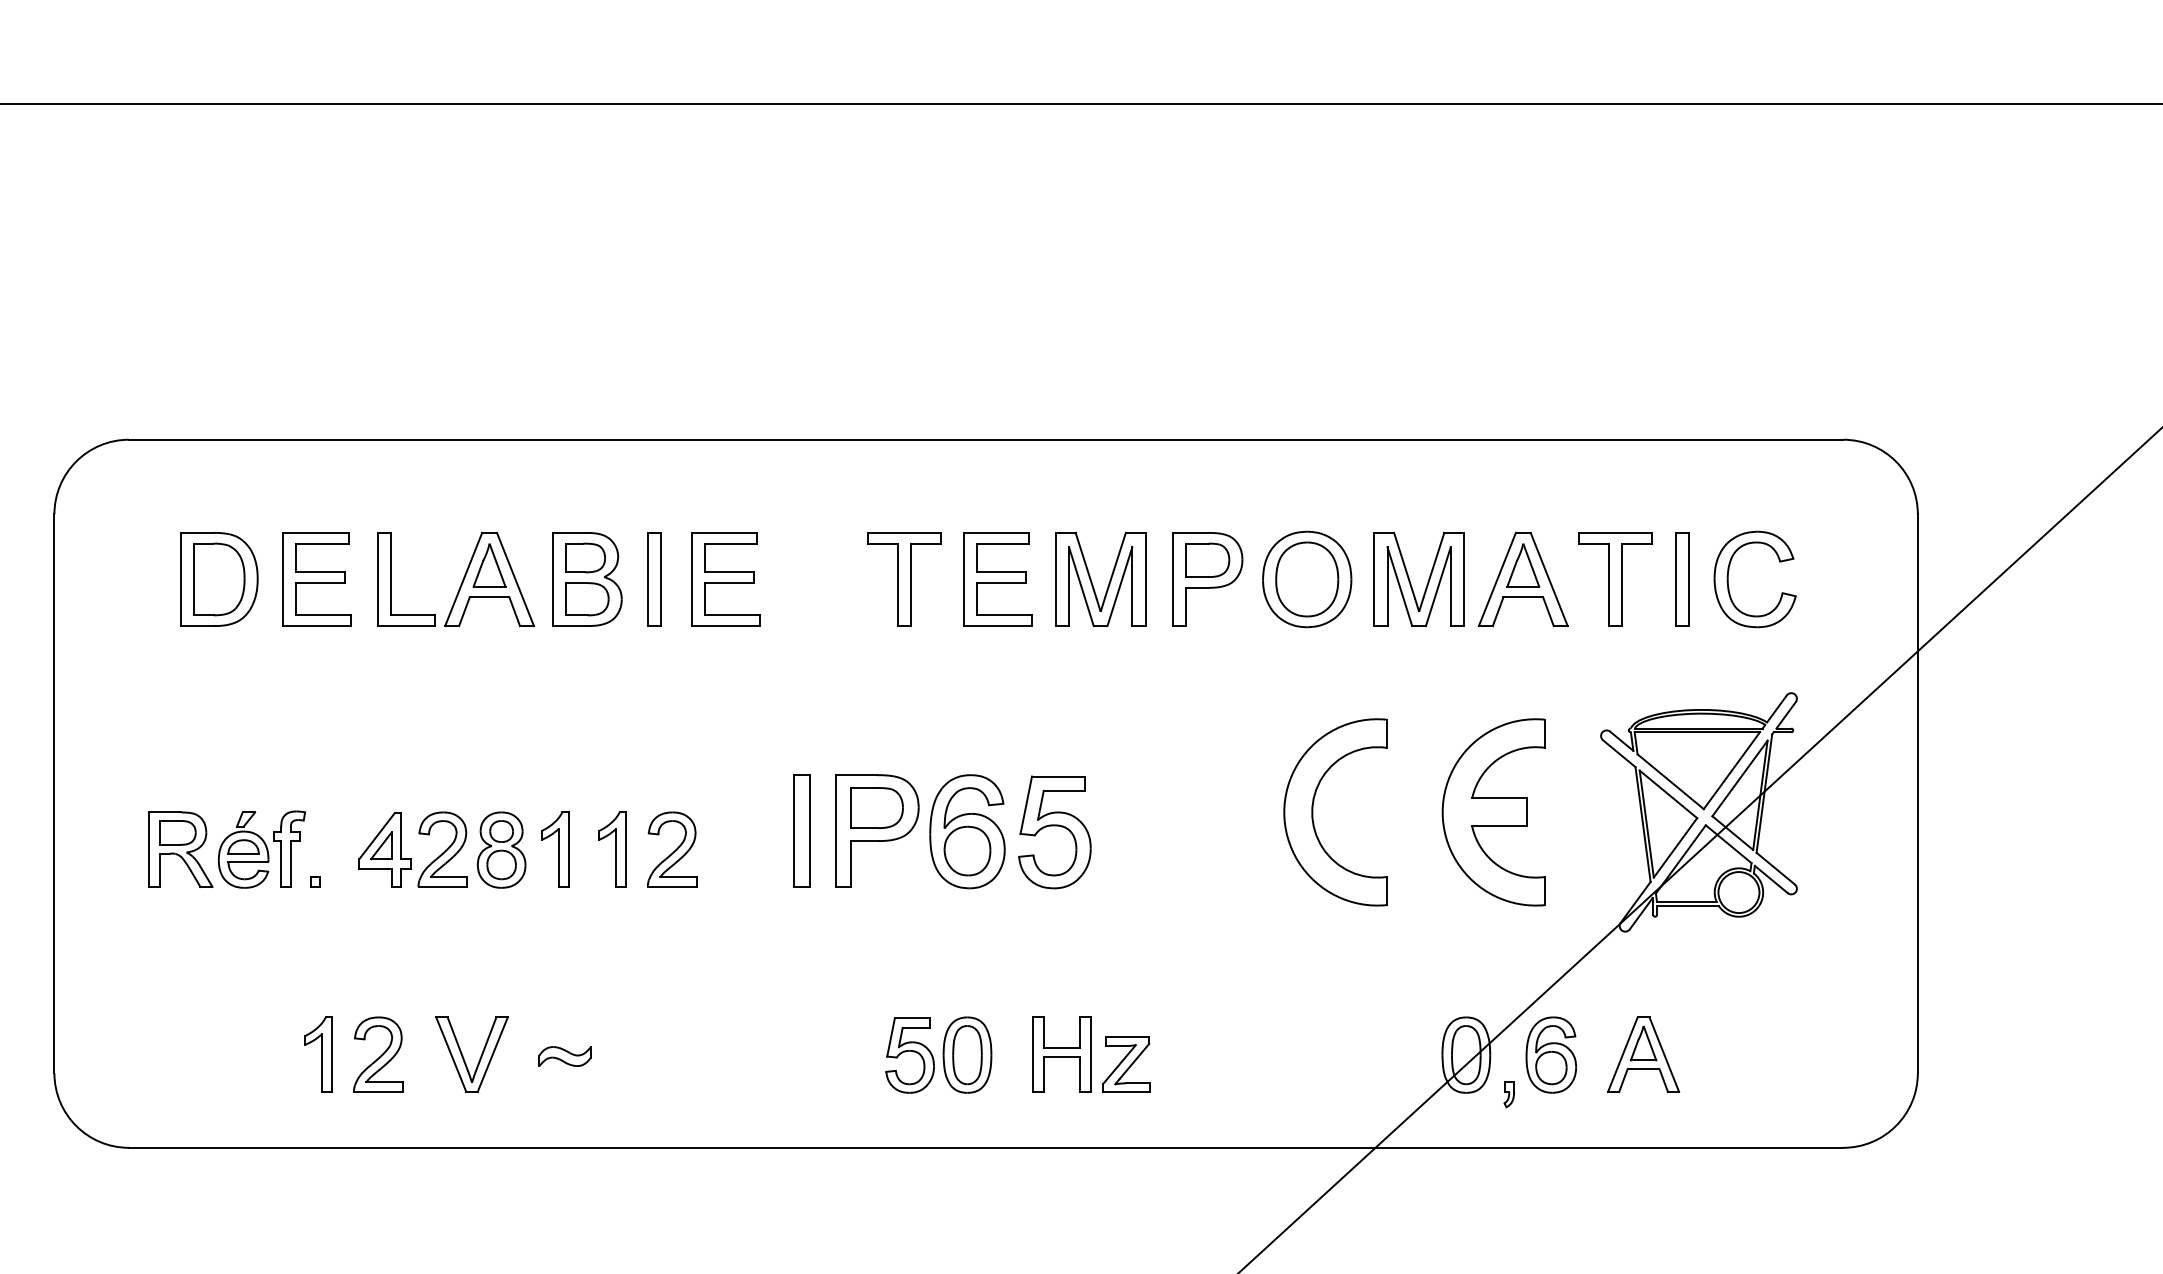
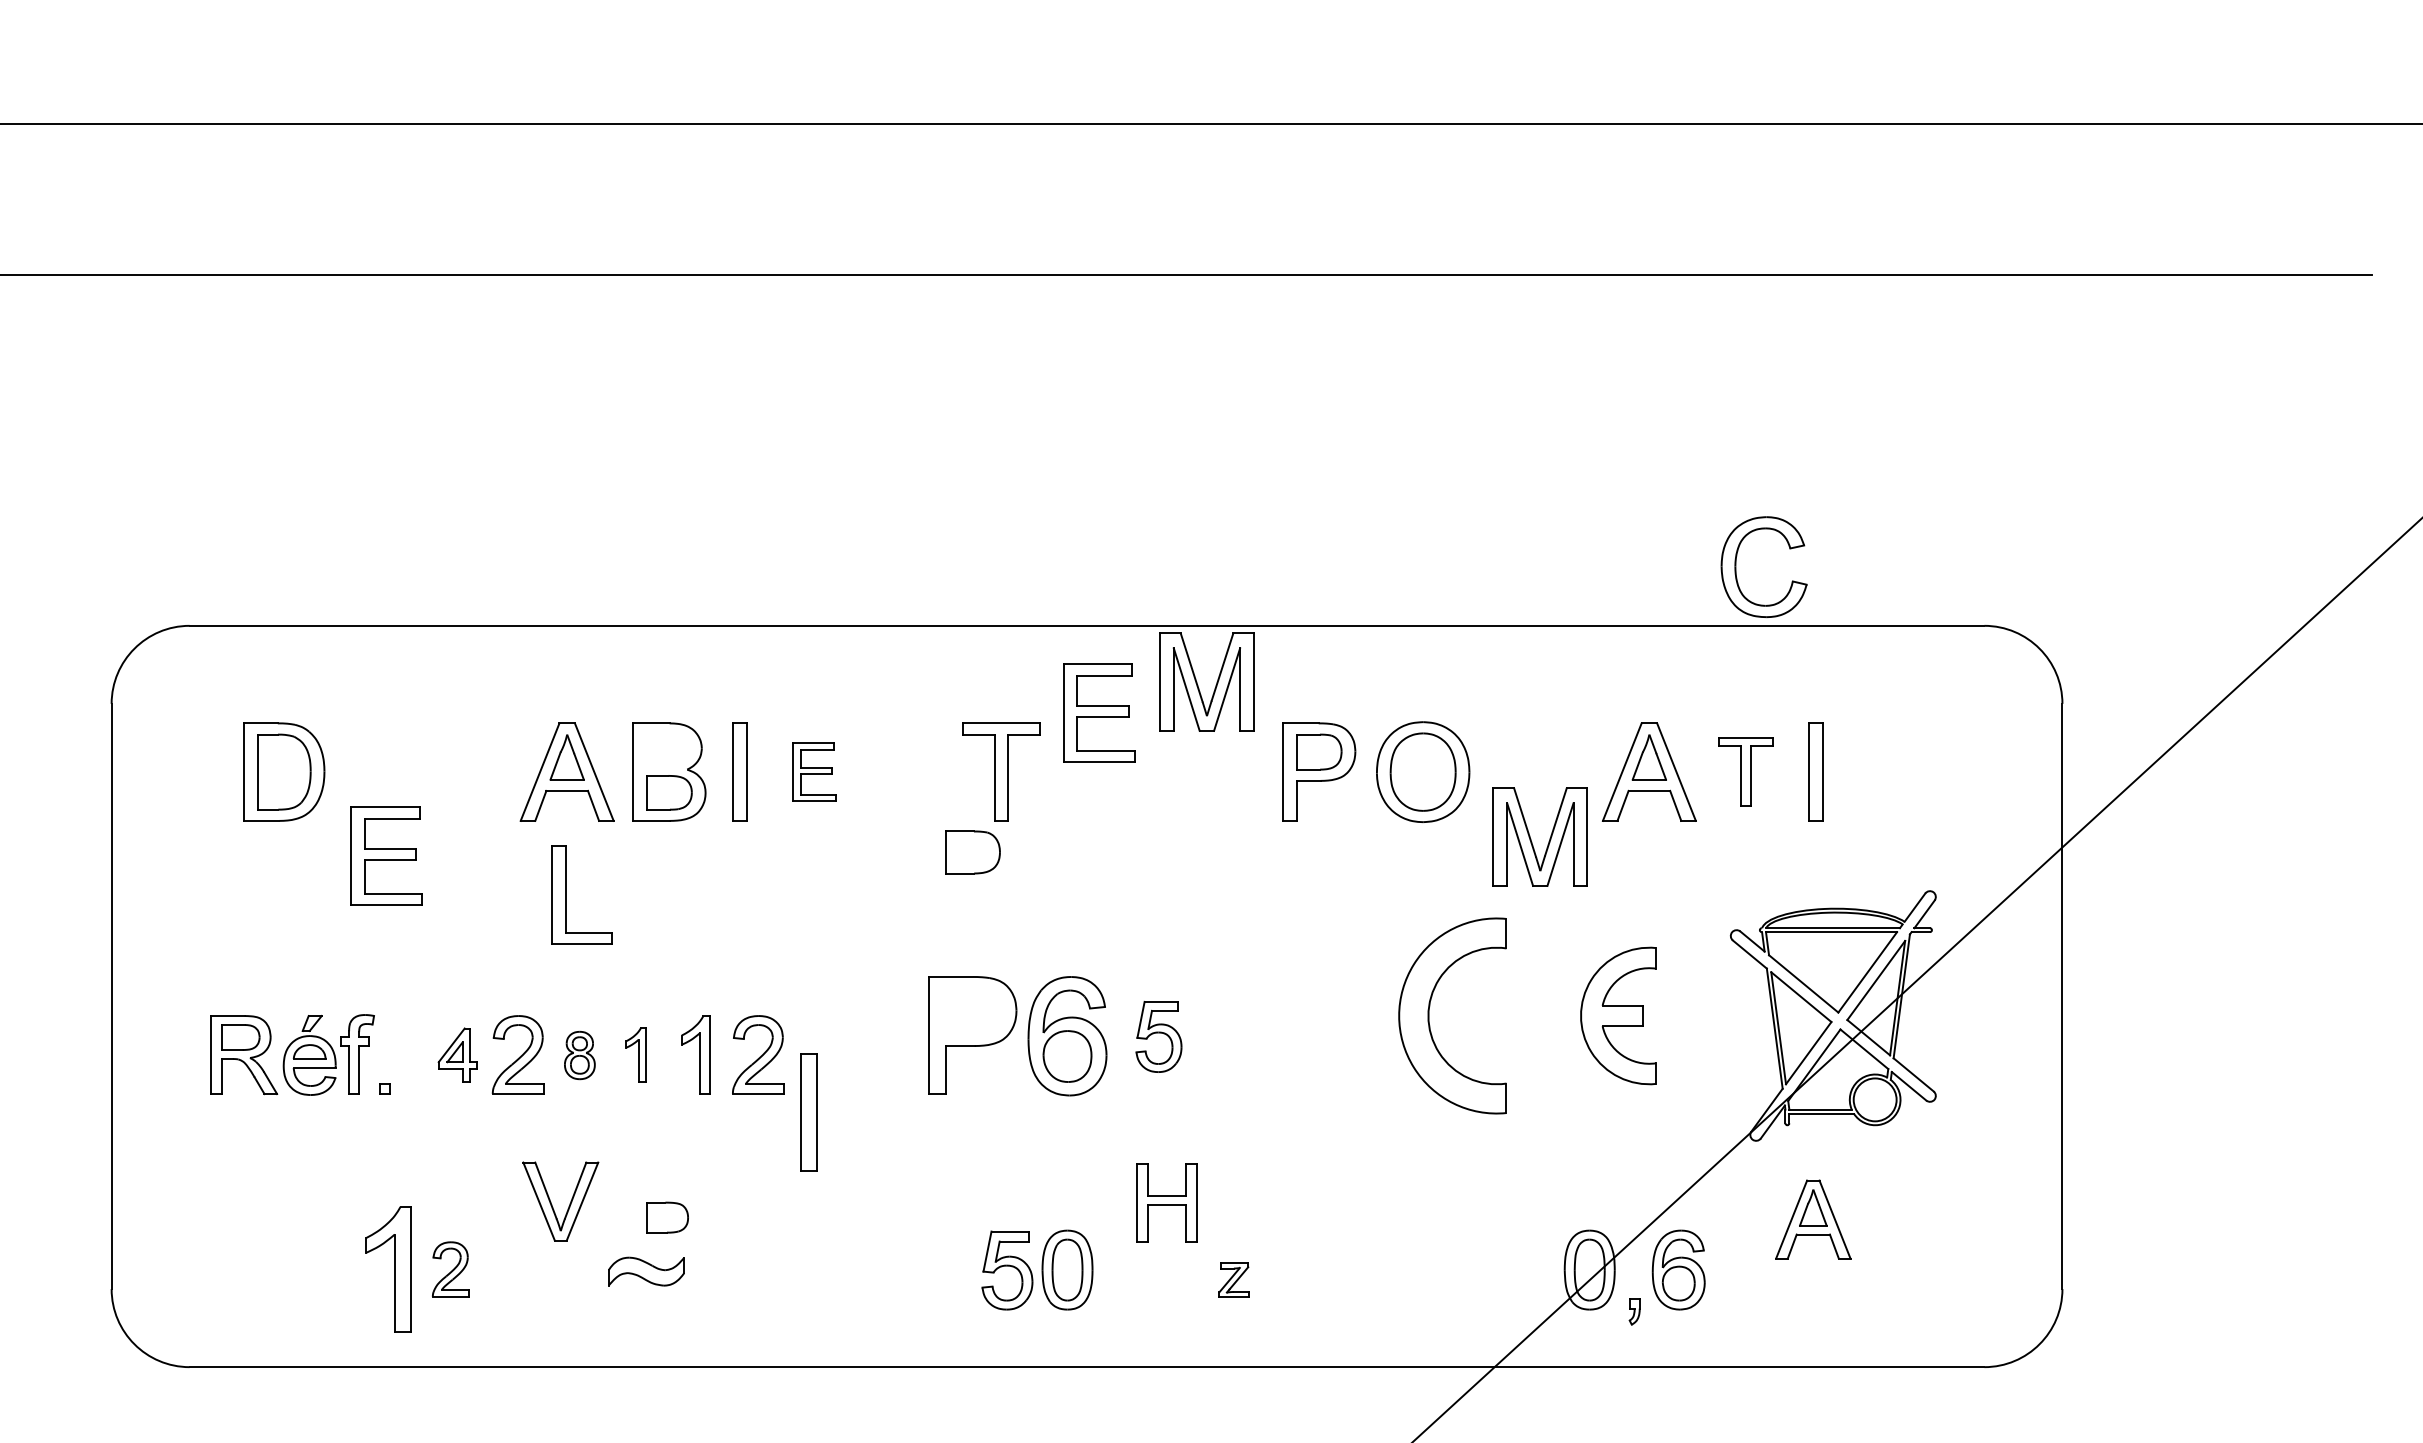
part: (585, 557) -> (667, 1217), moved
part: (316, 578) -> (386, 855), moved
part: (391, 578) -> (566, 894), moved
part: (725, 578) -> (814, 771), size x0.6
part: (998, 578) -> (1099, 712), moved
part: (1615, 578) -> (1745, 771), size x0.7
part: (1728, 579) -> (1736, 567), moved
part: (1410, 580) -> (1531, 838), moved
part: (1092, 582) -> (1198, 685), moved
part: (876, 808) -> (972, 852), moved
part: (1493, 811) -> (1618, 1015), size x0.7
part: (801, 831) -> (808, 1112), moved
part: (1054, 831) -> (1158, 1036), size x0.6
part: (554, 849) -> (635, 1054), size x0.7
part: (384, 850) -> (457, 1055), size x0.7
part: (501, 850) -> (579, 1055), size x0.6
part: (317, 1054) -> (387, 1269), size x1.6
part: (378, 1054) -> (450, 1269), size x0.7
part: (1062, 1054) -> (1166, 1202), moved
part: (1643, 1054) -> (1813, 1219), moved
part: (564, 1056) -> (645, 1271), size x1.4
part: (464, 1057) -> (552, 1204), moved
part: (1126, 1065) -> (1233, 1280), size x0.6

